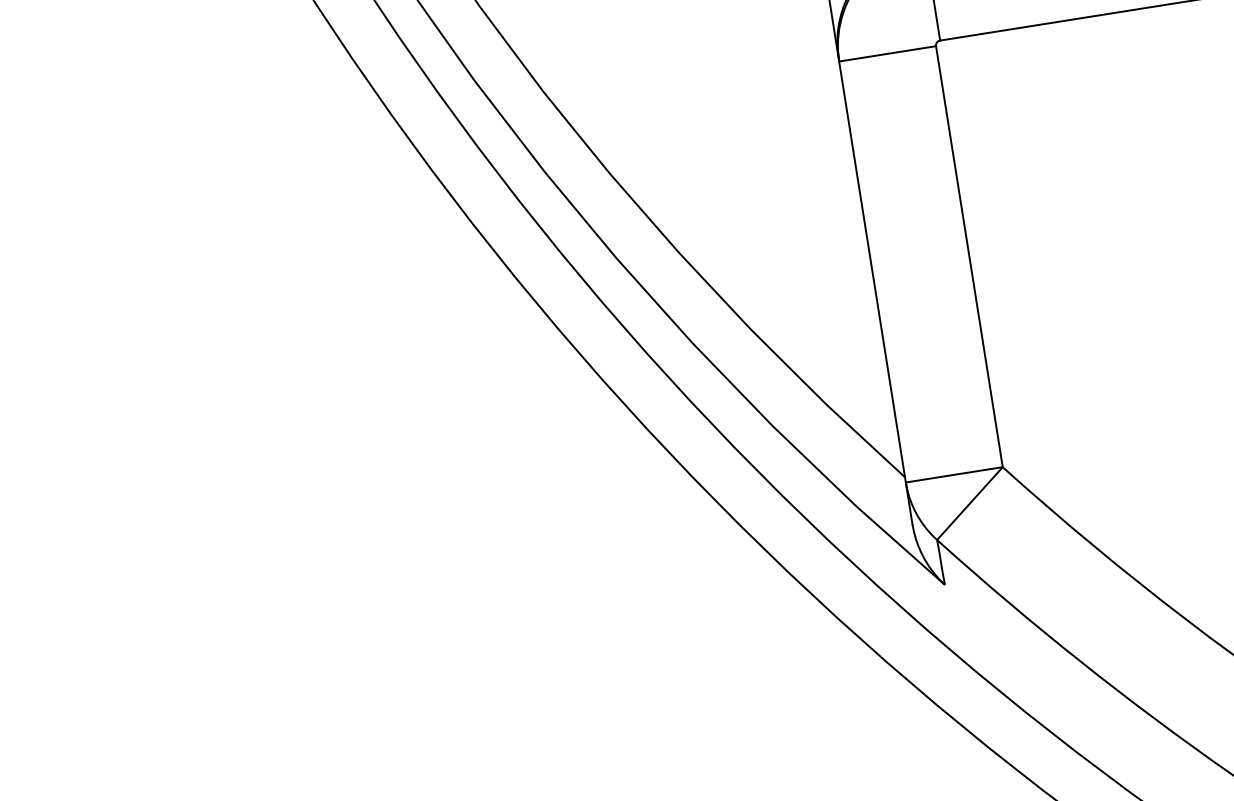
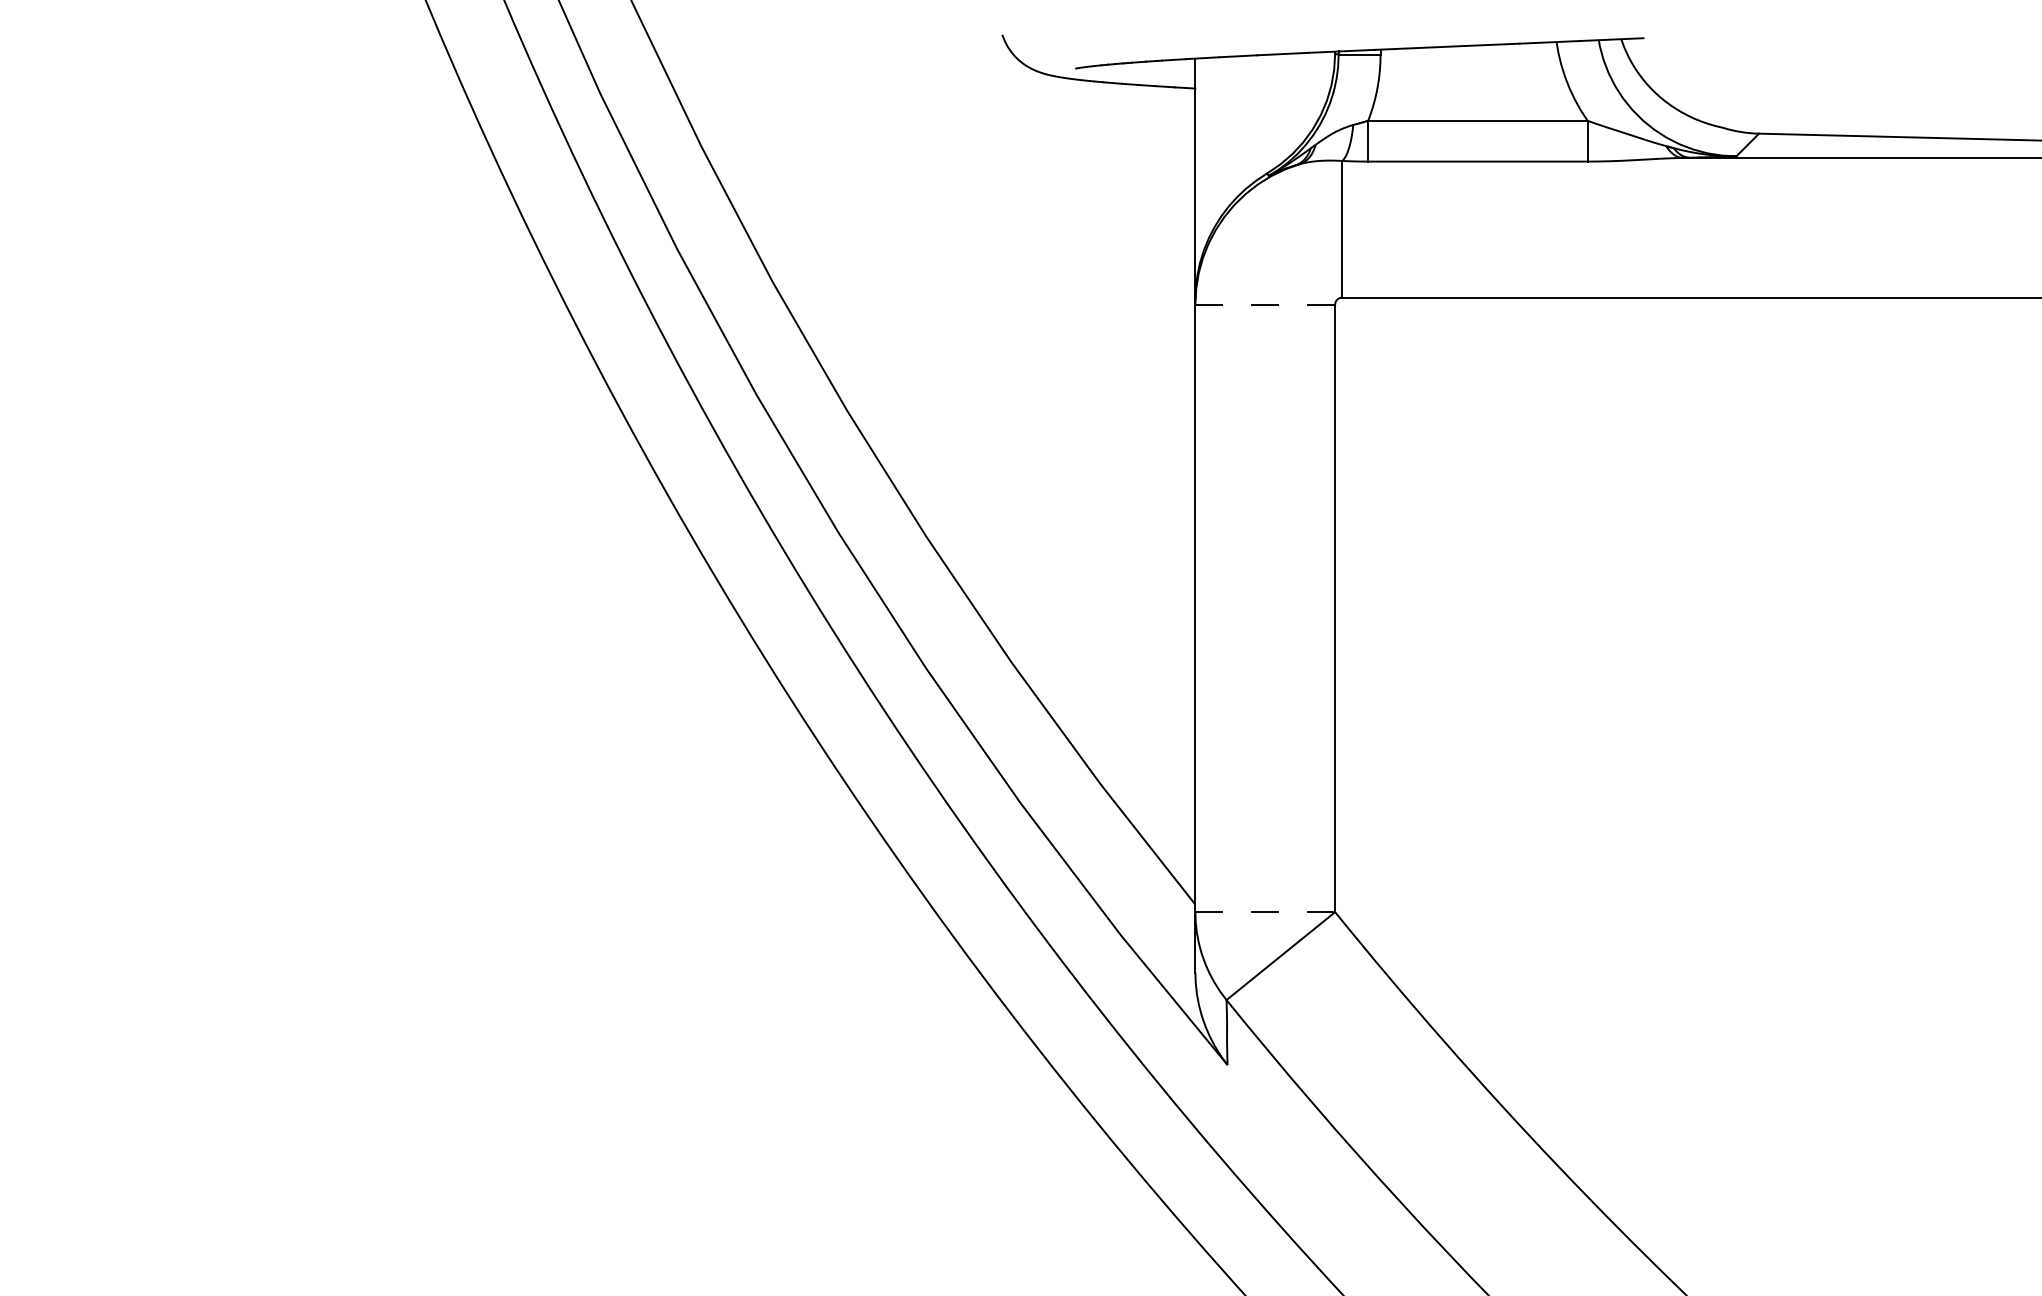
line: (887, 53) -> (1265, 304), solid -> dashed
line: (954, 475) -> (1265, 912), solid -> dashed

